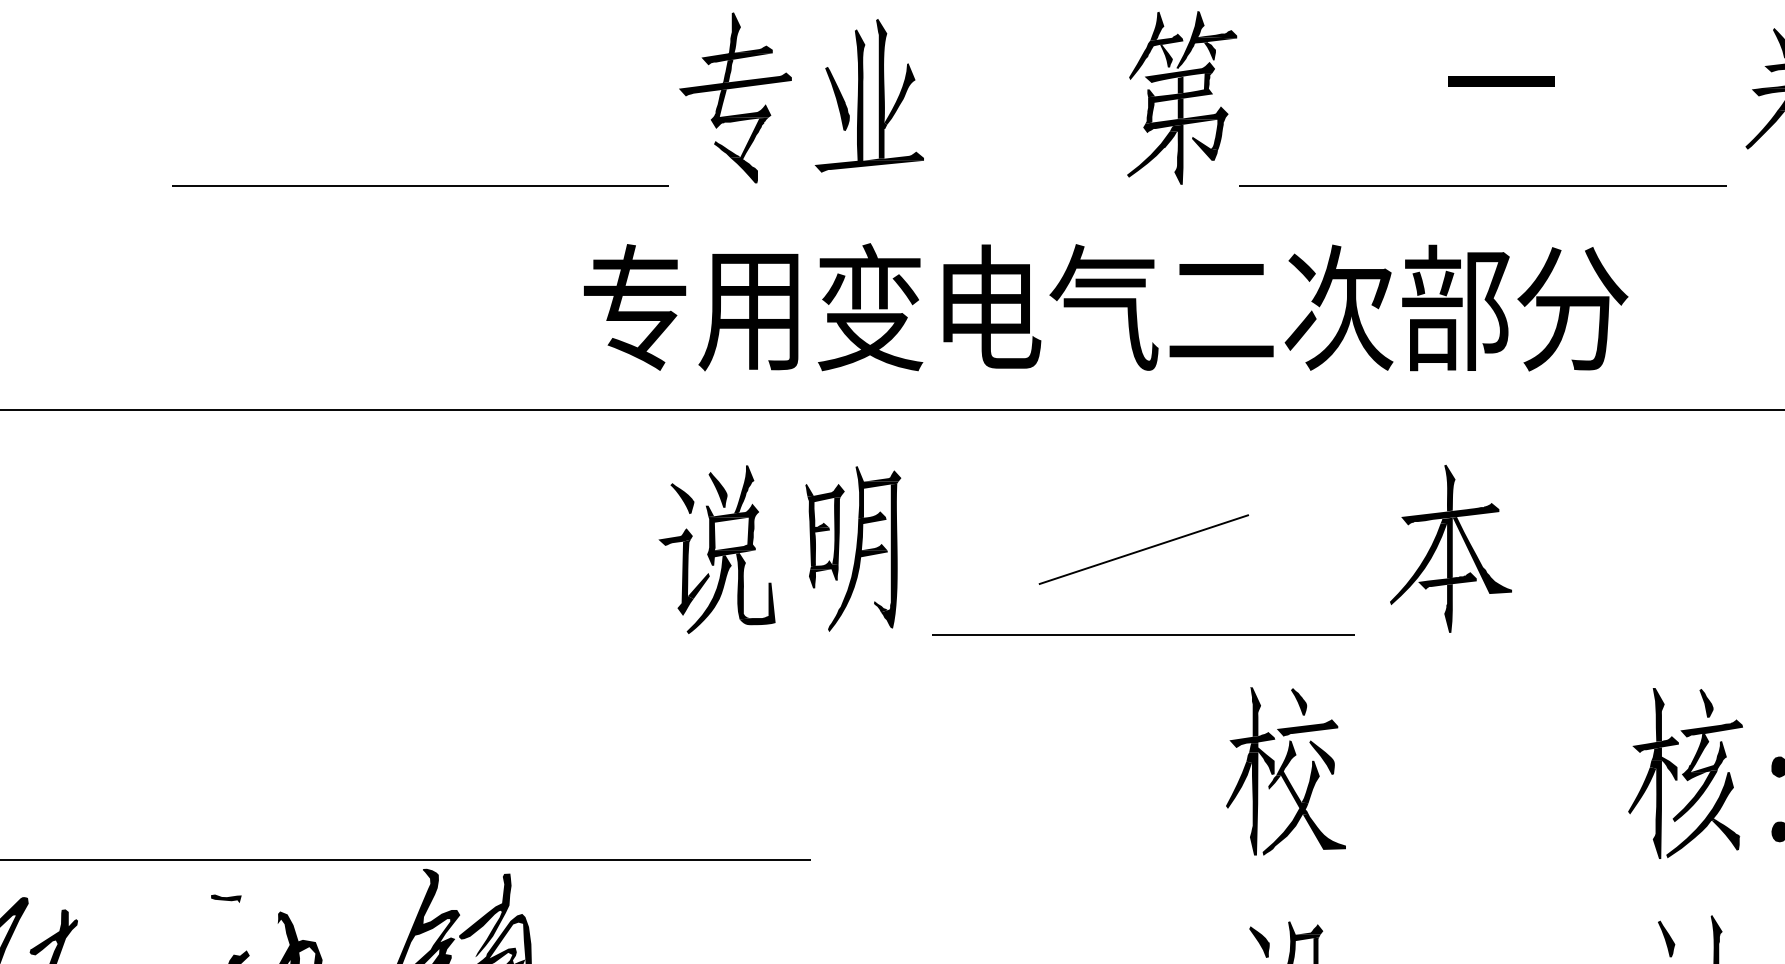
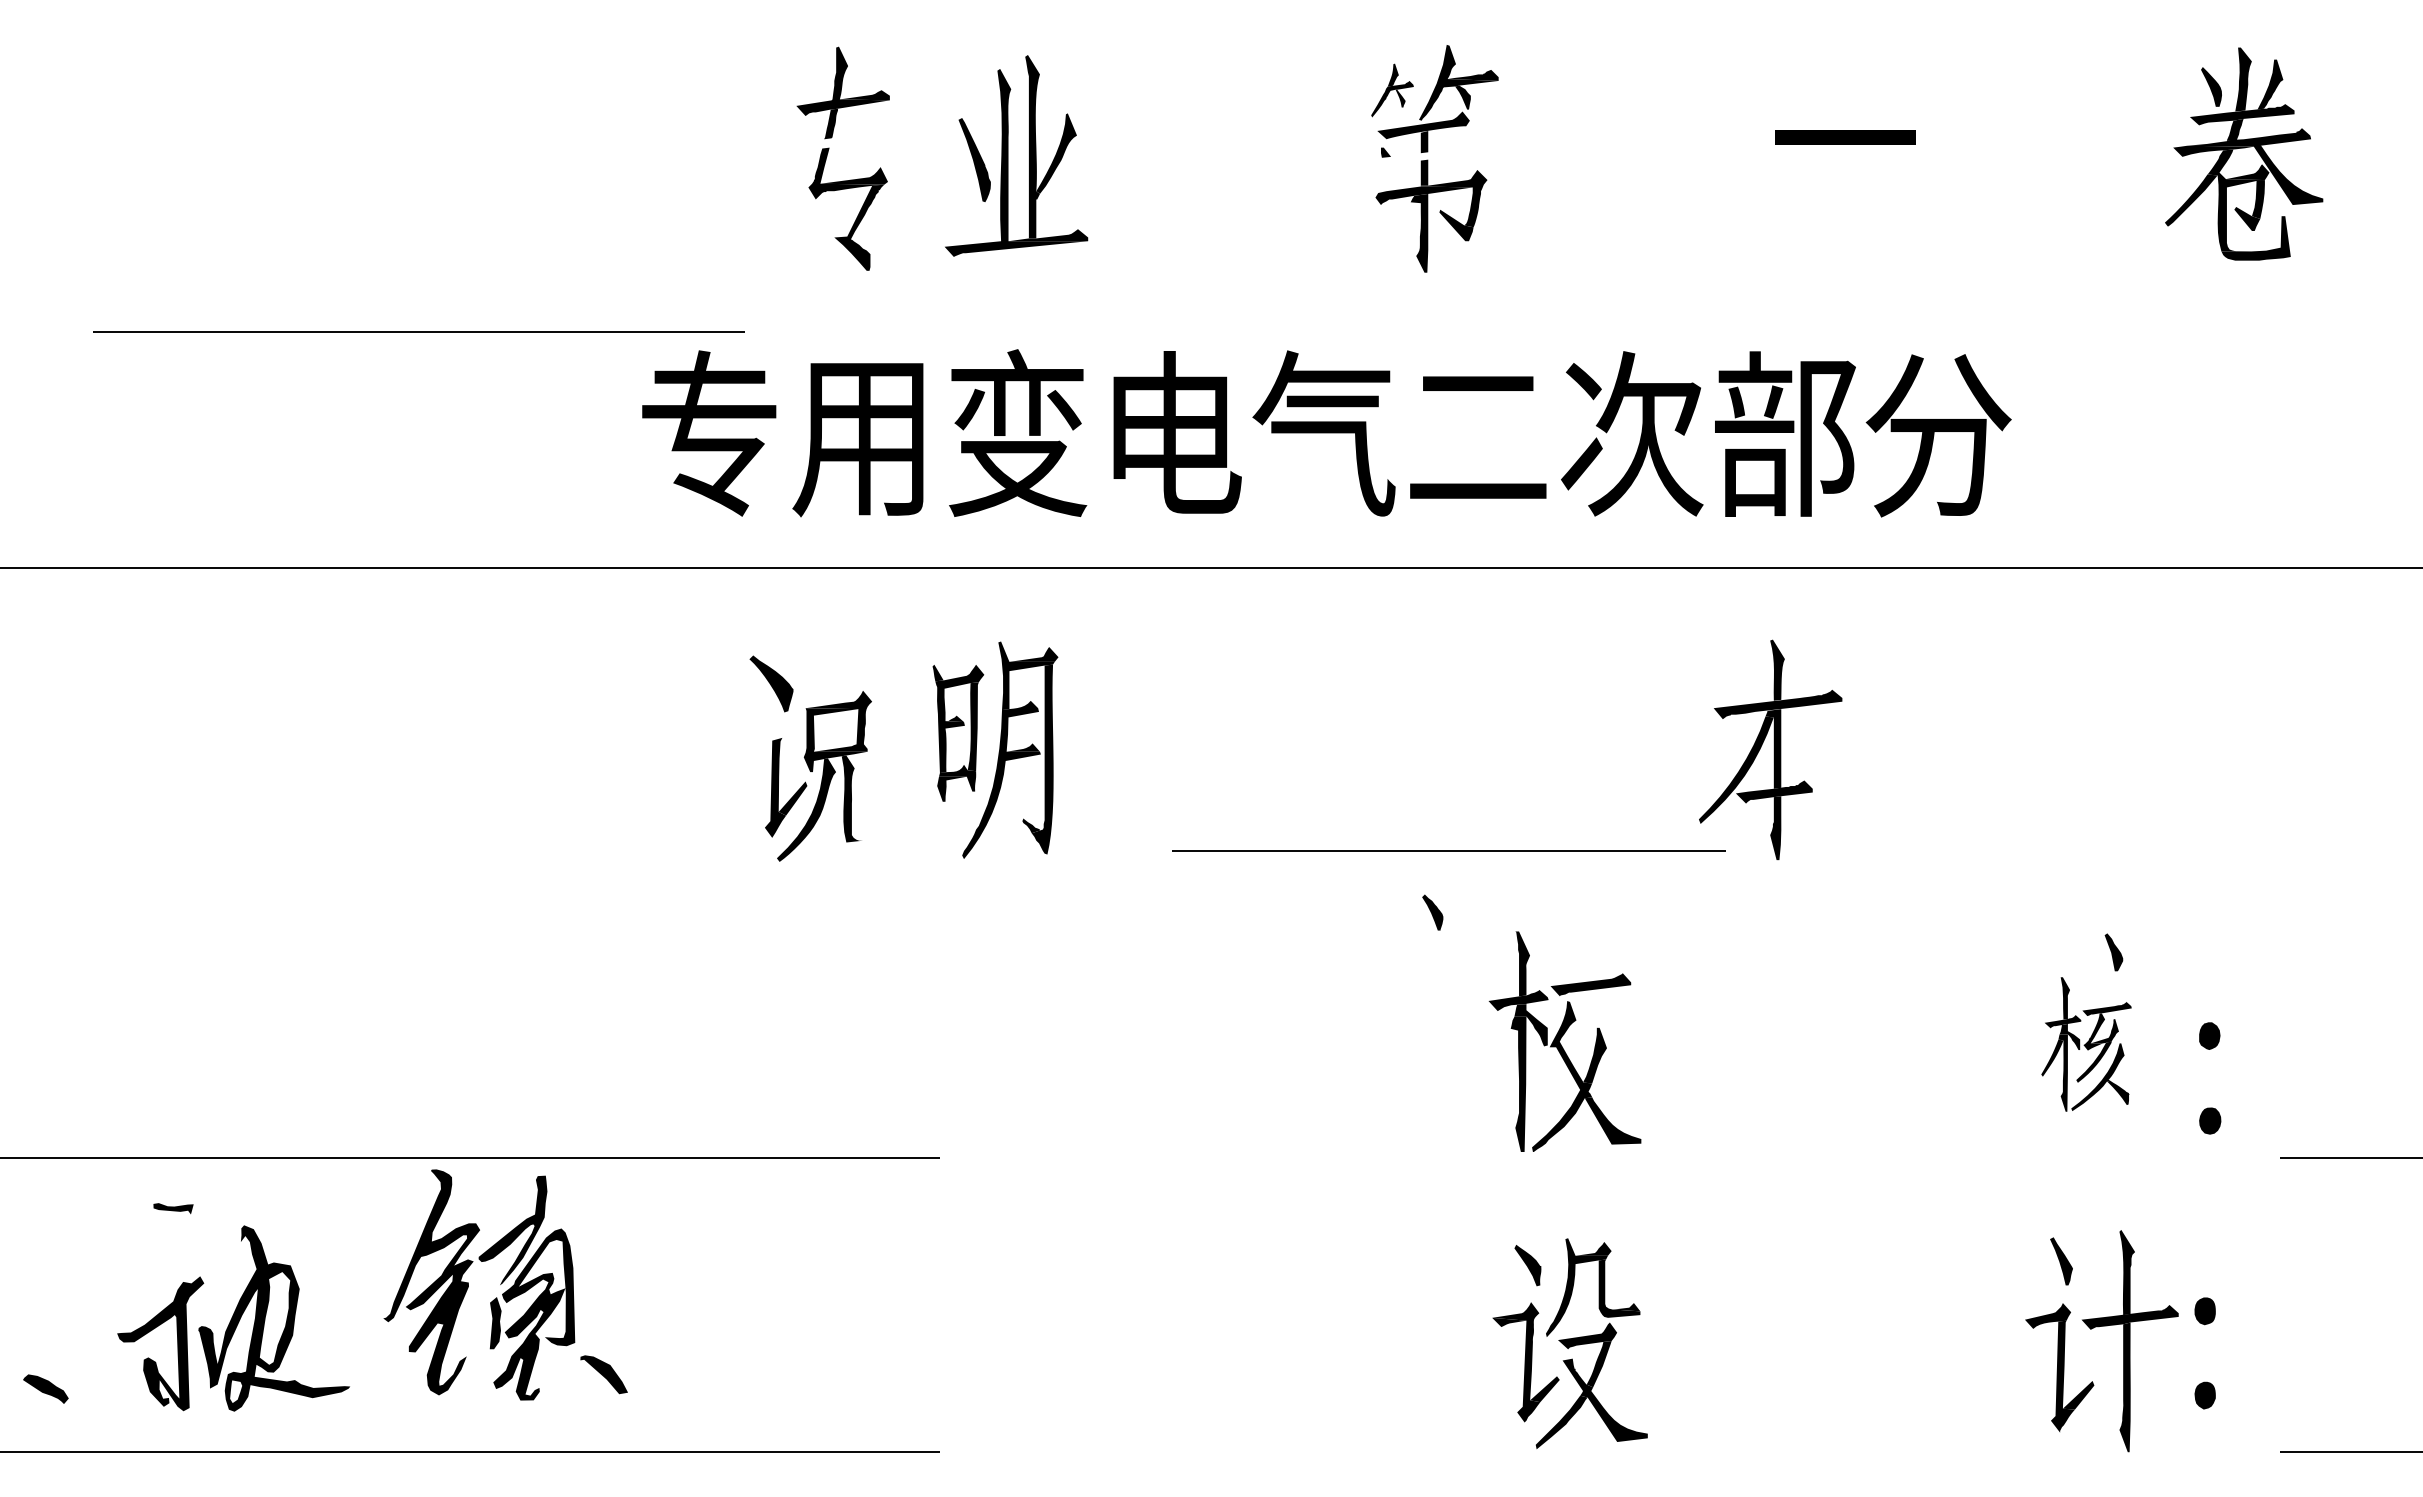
part: (1156, 45) -> (1392, 90), size x0.6
fill: (735, 83) -> (840, 140), removed
fill: (1179, 98) -> (1422, 159), removed
fill: (726, 149) -> (829, 226), removed
fill: (1152, 154) -> (1387, 232), removed
line: (420, 185) -> (418, 331), moved
line: (1482, 185) -> (1820, 273), removed
fill: (717, 489) -> (817, 672), removed
fill: (743, 489) -> (851, 671), removed
part: (681, 498) -> (770, 684), size x1.4
fill: (709, 511) -> (806, 700), removed
fill: (675, 537) -> (762, 734), removed
line: (1143, 549) -> (1375, 750), removed
fill: (1482, 555) -> (1820, 758), removed
fill: (757, 604) -> (869, 822), removed
line: (1142, 634) -> (1448, 850), moved
part: (1298, 701) -> (1432, 912), moved
fill: (1321, 757) -> (1609, 1023), removed
part: (1685, 773) -> (2086, 1044), size x0.6
fill: (1274, 782) -> (1547, 1056), removed
fill: (1238, 784) -> (1500, 1059), removed

